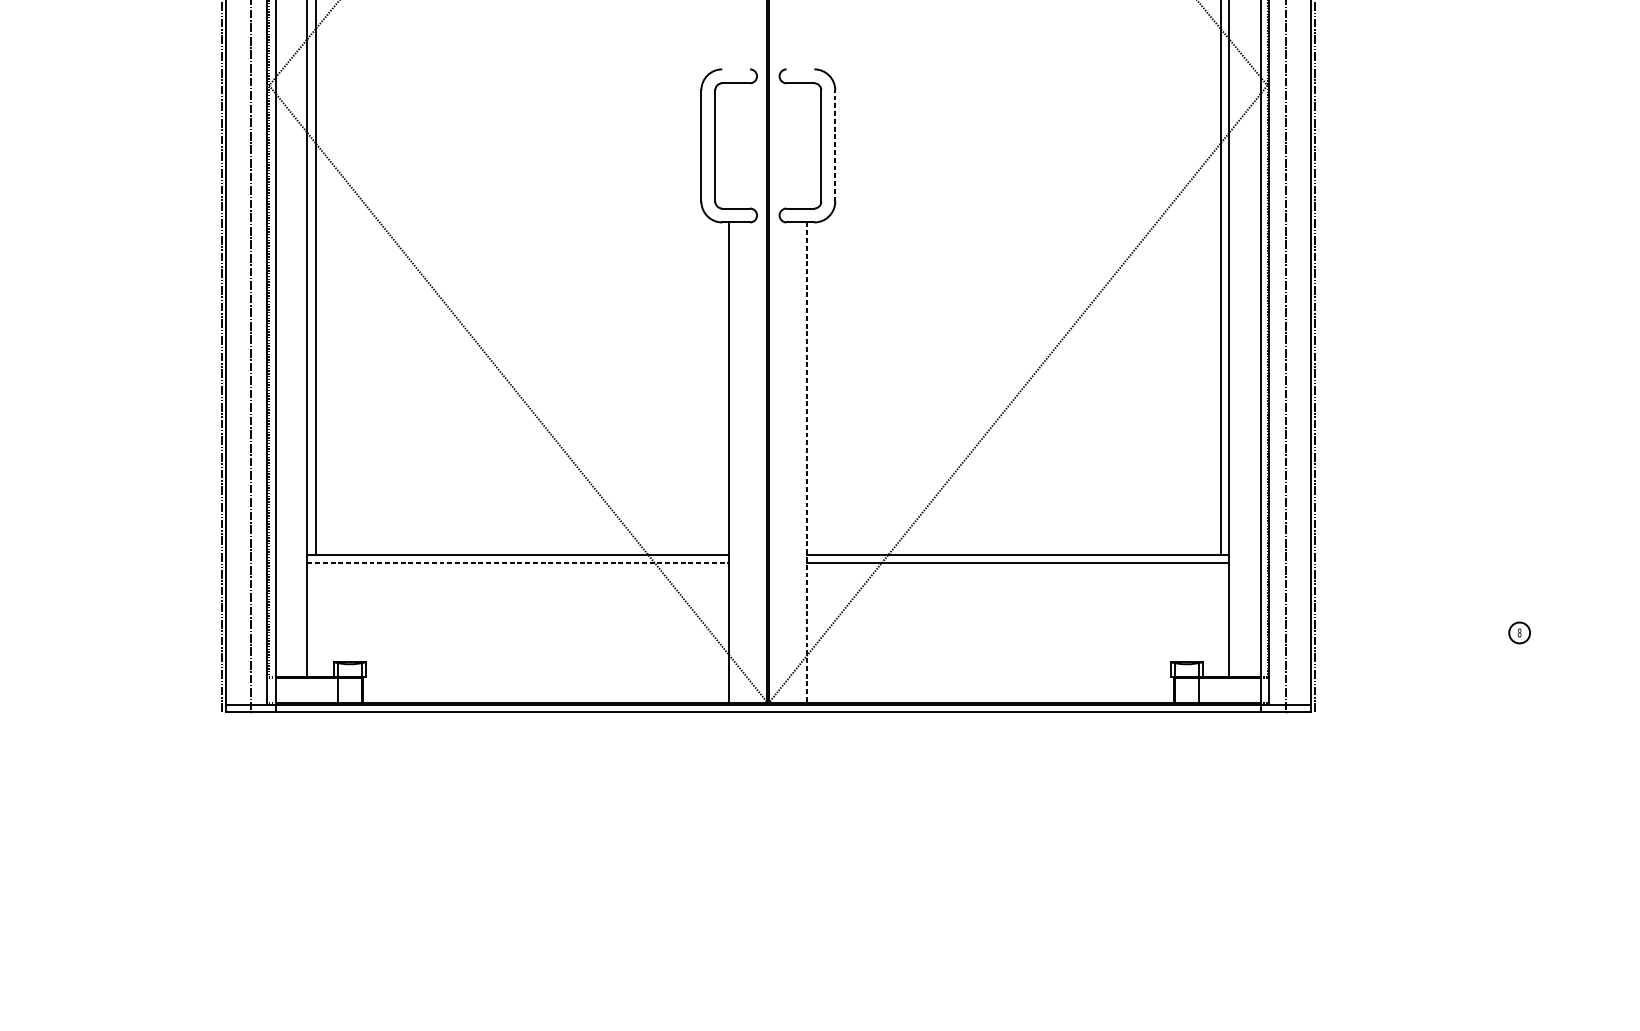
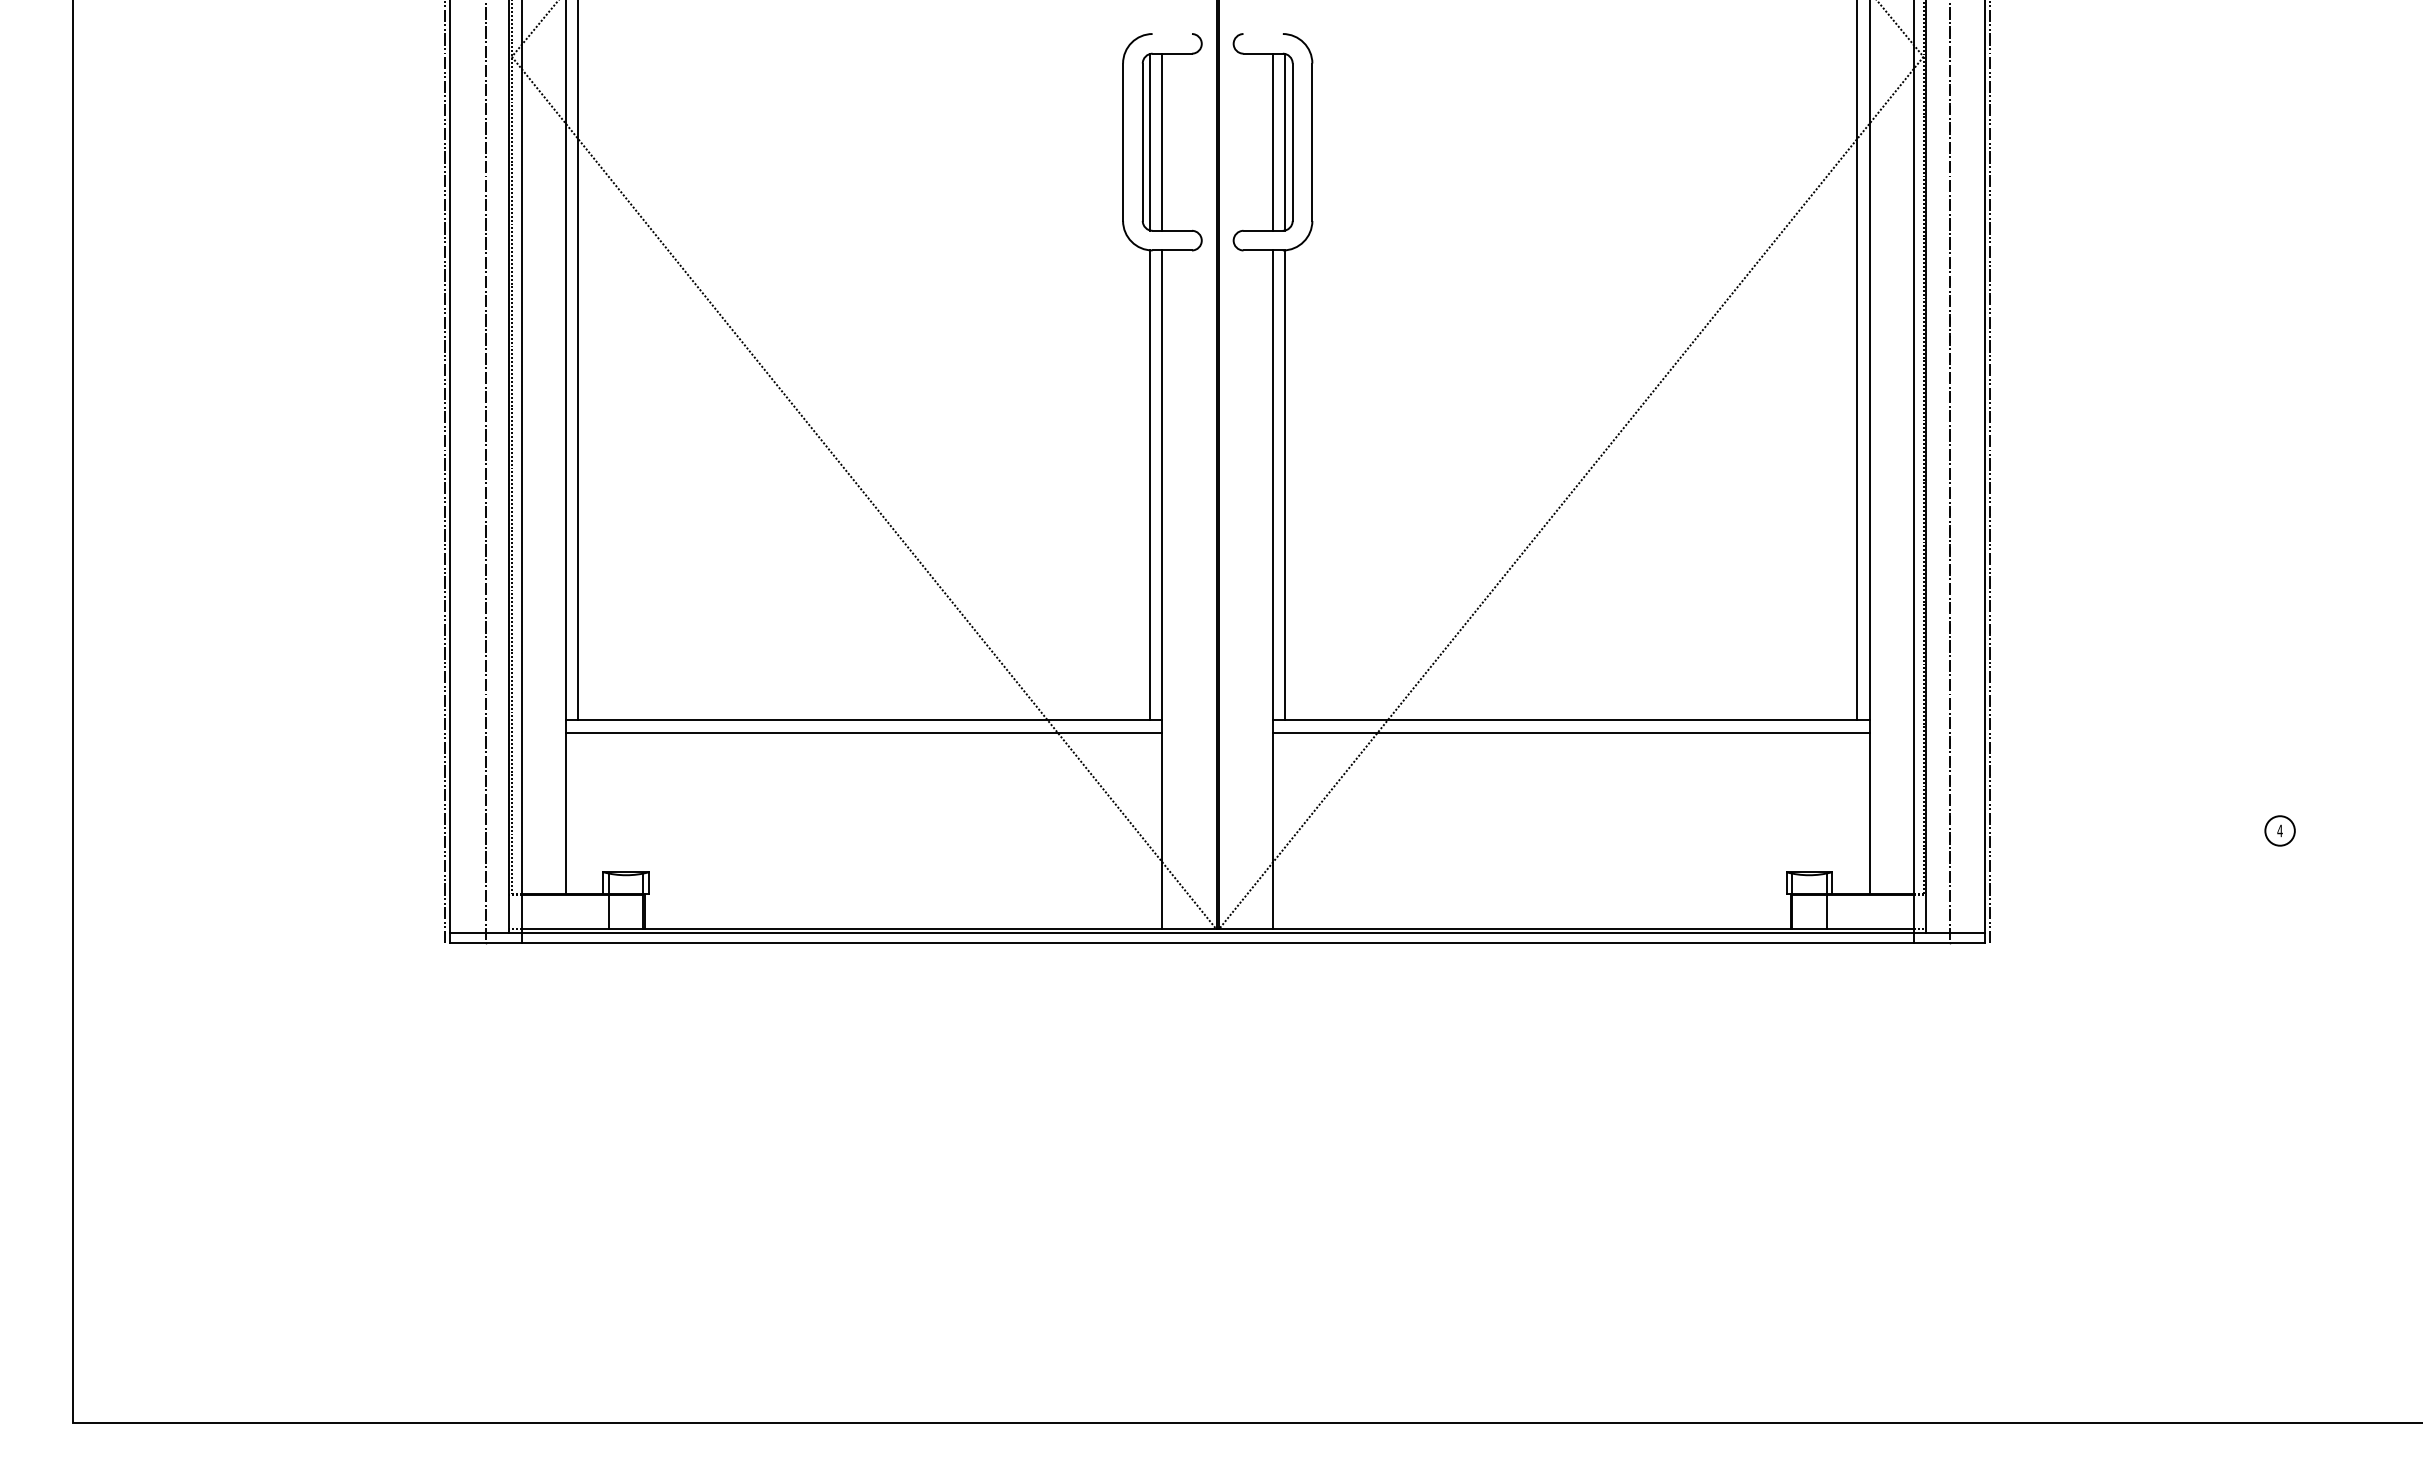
line: (720, 145) -> (1150, 141), added
line: (729, 145) -> (1162, 141), added
line: (807, 145) -> (1273, 141), added
line: (816, 145) -> (1285, 141), added
line: (835, 146) -> (1312, 142), dashed -> solid
line: (720, 388) -> (1150, 485), added
line: (816, 388) -> (1285, 485), added
line: (807, 462) -> (1273, 590), dashed -> solid
line: (518, 563) -> (864, 732), dashed -> solid
text: (1519, 632) -> (2279, 830), 8 -> 4

